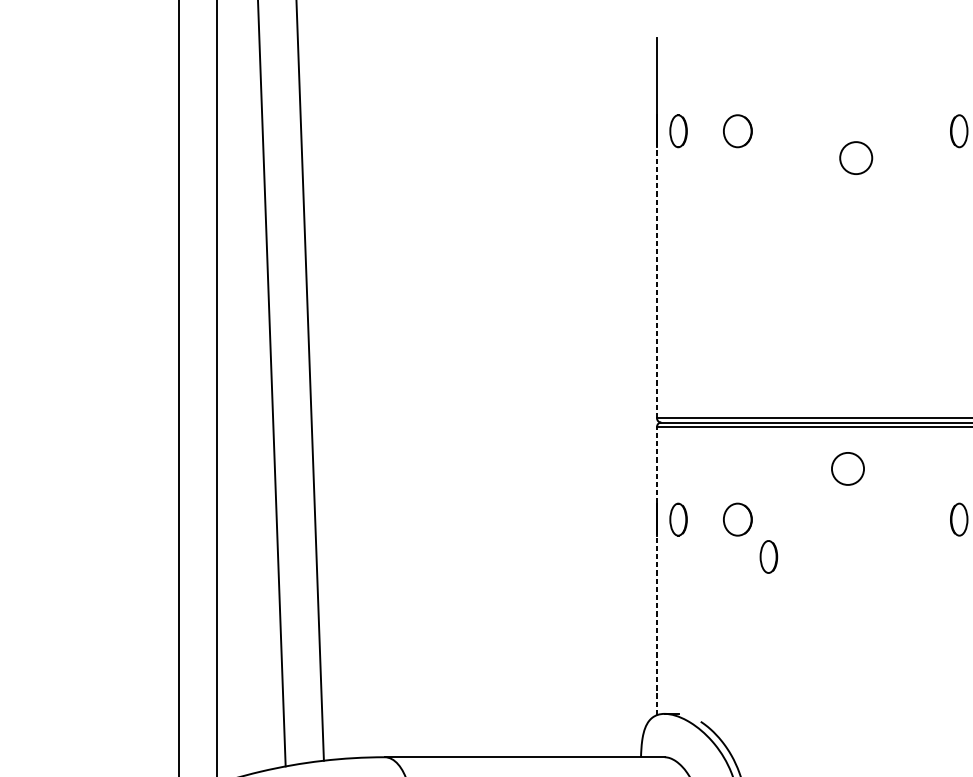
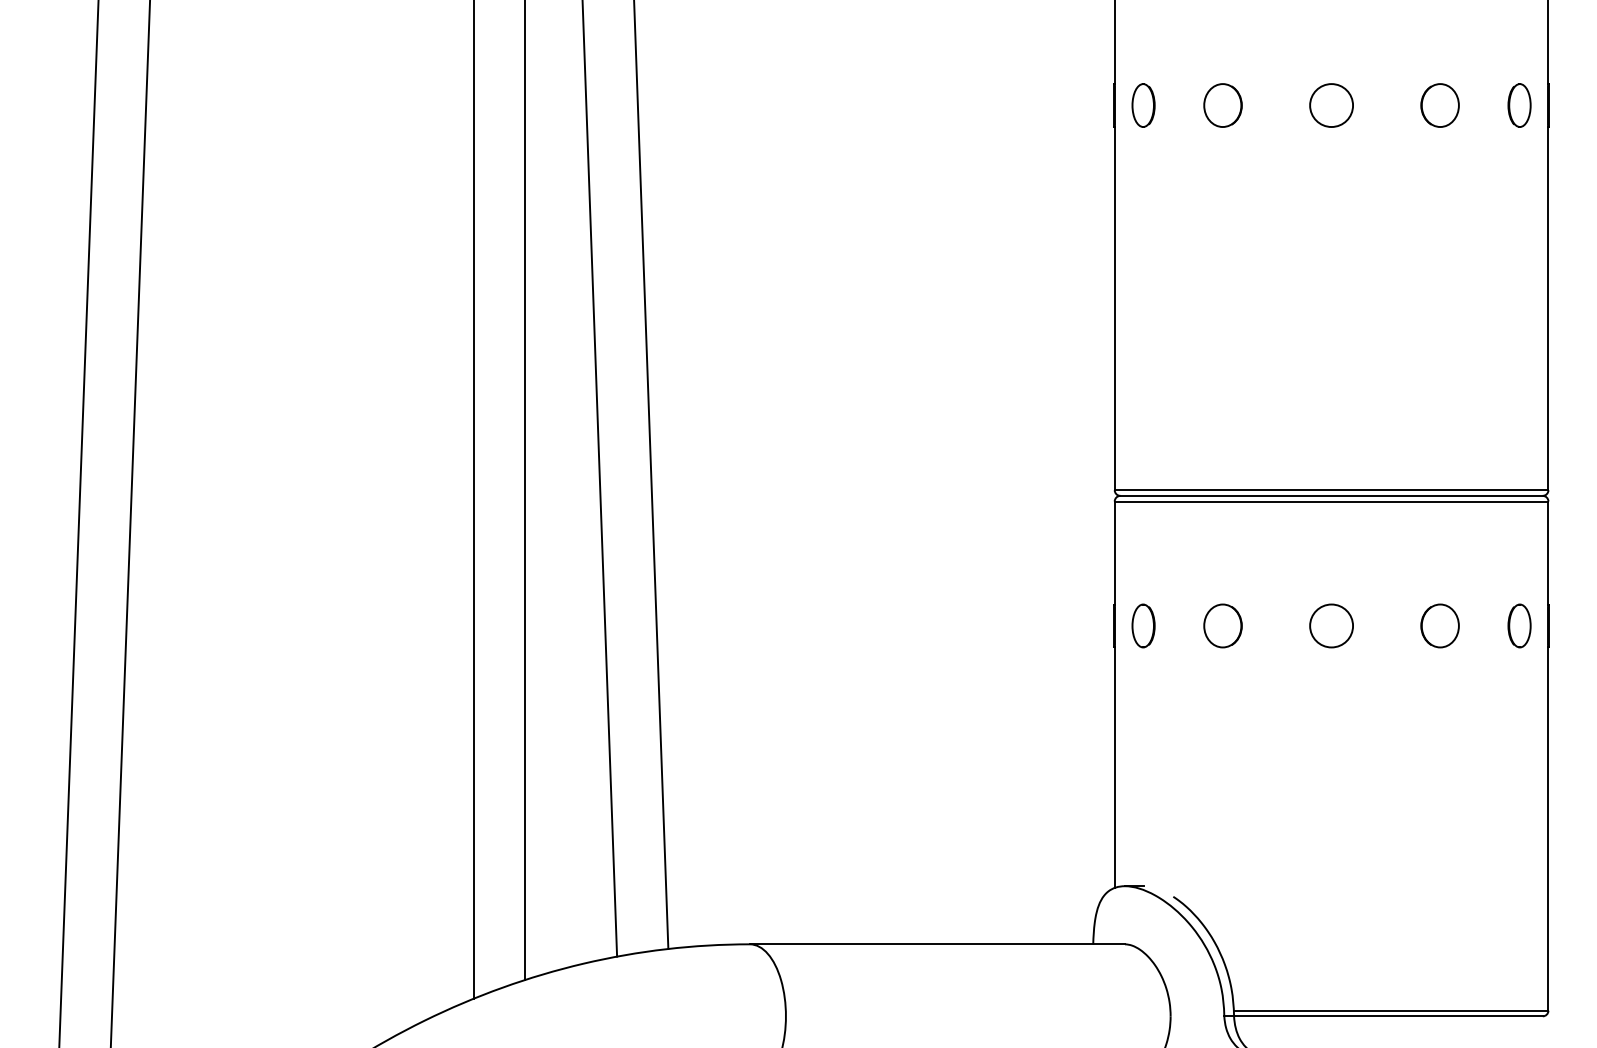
part: (899, 131) -> (1439, 105), added
circle: (856, 158) -> (1331, 105), moved
line: (656, 282) -> (1114, 308), dashed -> solid
line: (656, 465) -> (1114, 553), dashed -> solid
circle: (847, 468) -> (1331, 625), moved
part: (899, 519) -> (1439, 625), added
part: (768, 556) -> (1264, 675), removed
line: (656, 625) -> (1114, 767), dashed -> solid

